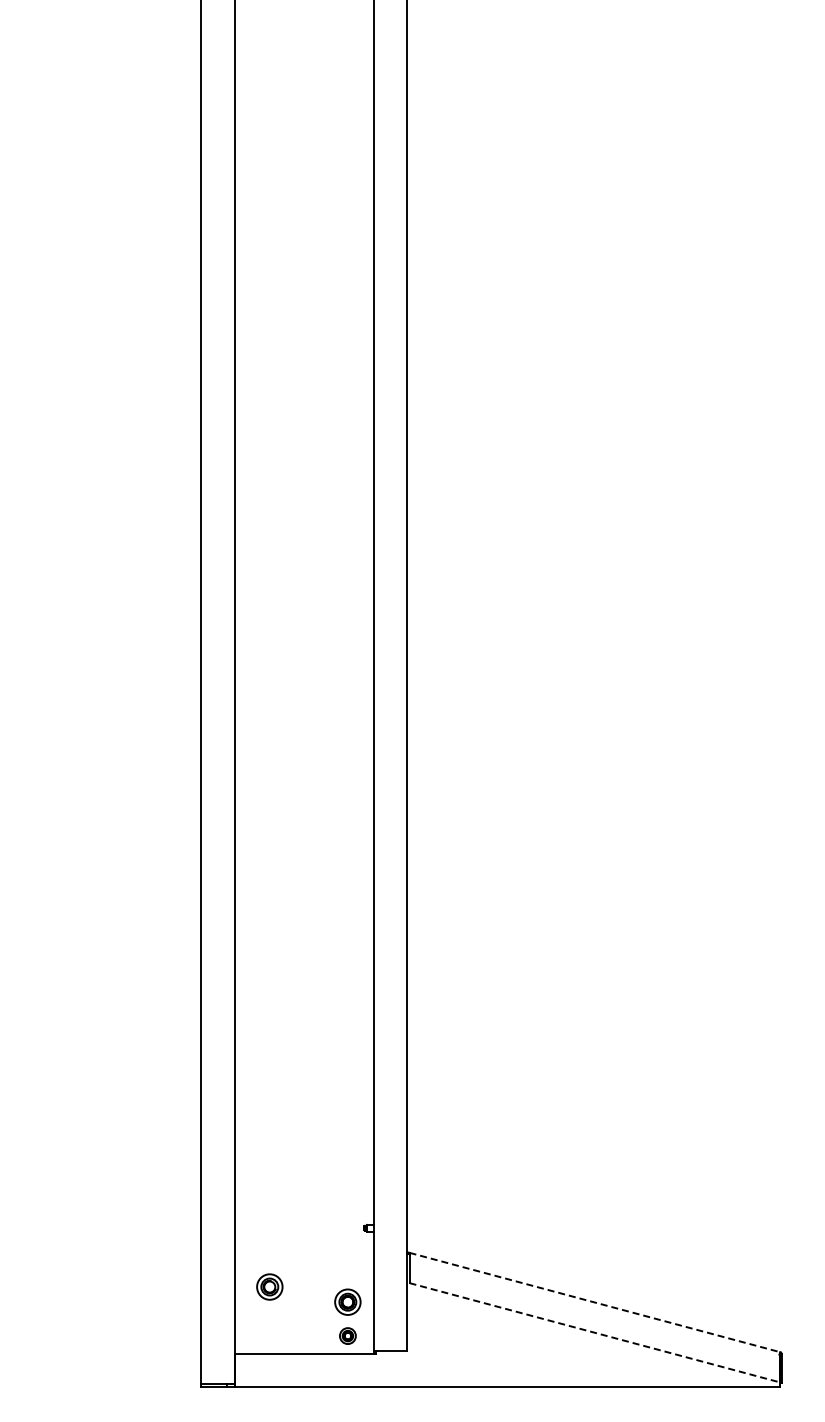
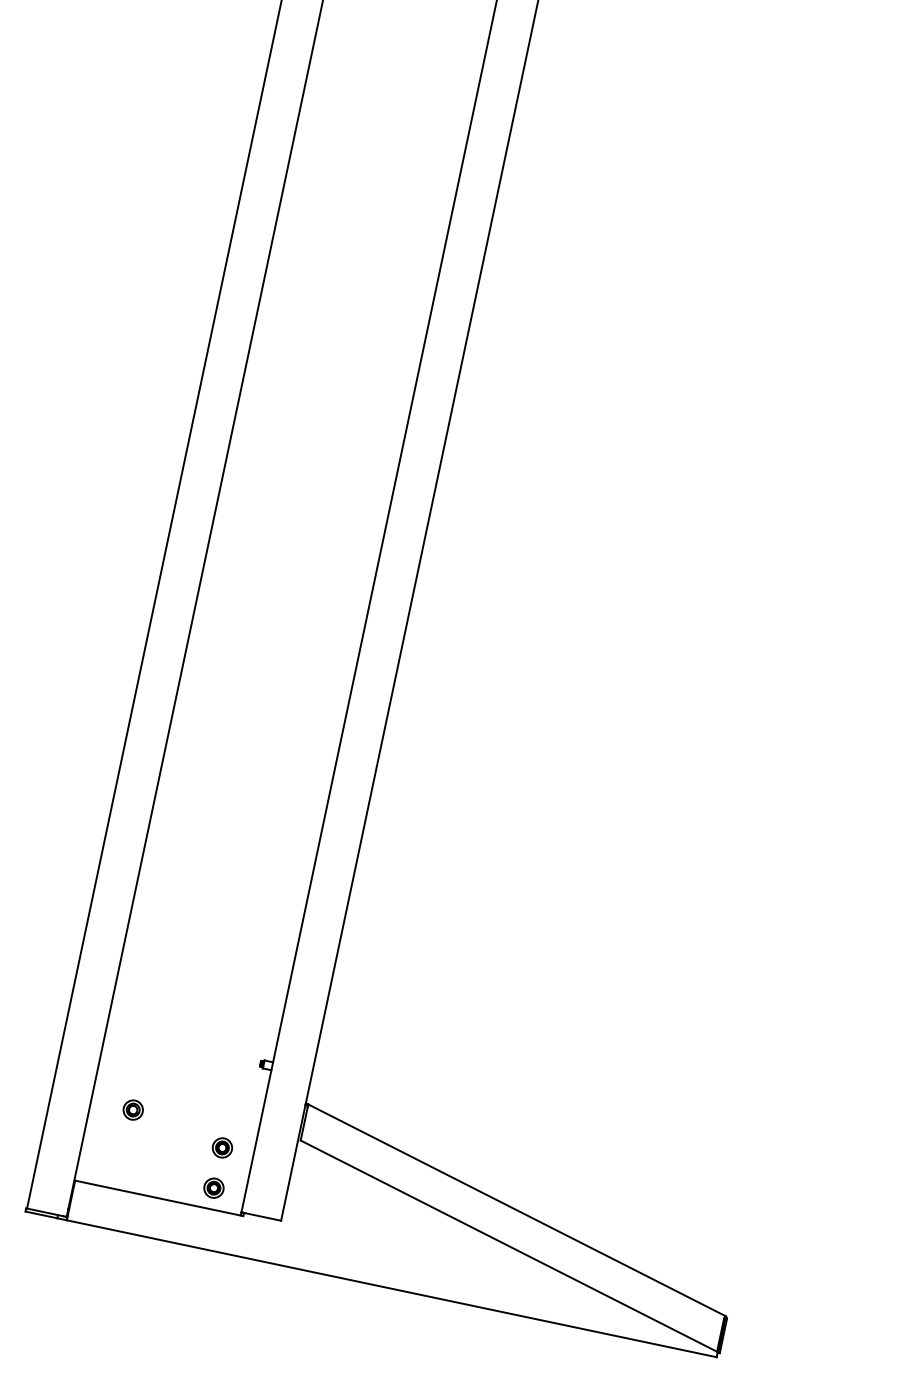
part: (269, 1286) -> (132, 1109), size x0.62
part: (347, 1302) -> (221, 1148), size x0.62
line: (594, 1302) -> (516, 1210), dashed -> solid
line: (594, 1332) -> (508, 1245), dashed -> solid

